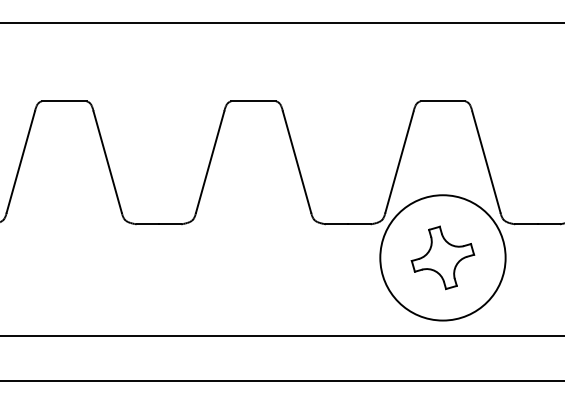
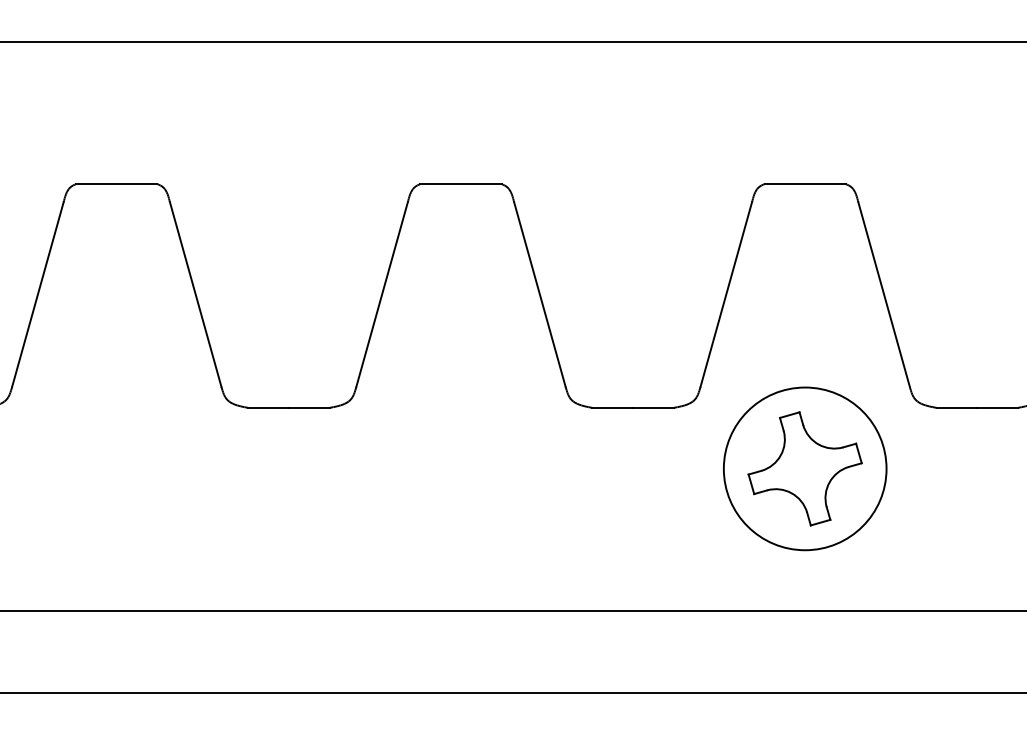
circle: (442, 257) -> (804, 468), size x0.71

